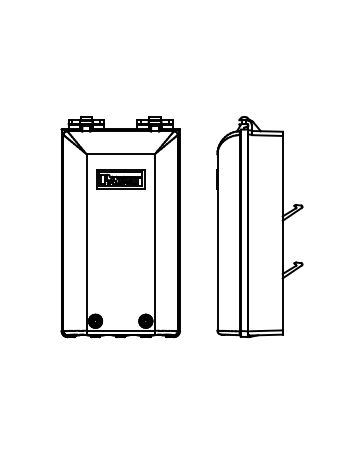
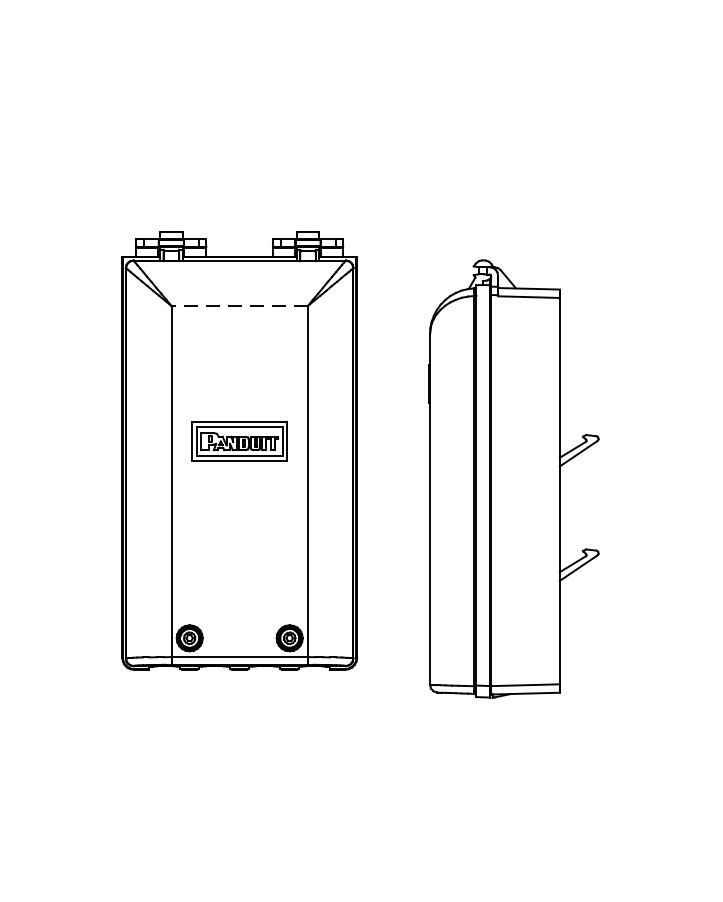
line: (120, 154) -> (239, 306), solid -> dashed
part: (120, 179) -> (239, 442), moved
part: (259, 226) -> (513, 477), moved

